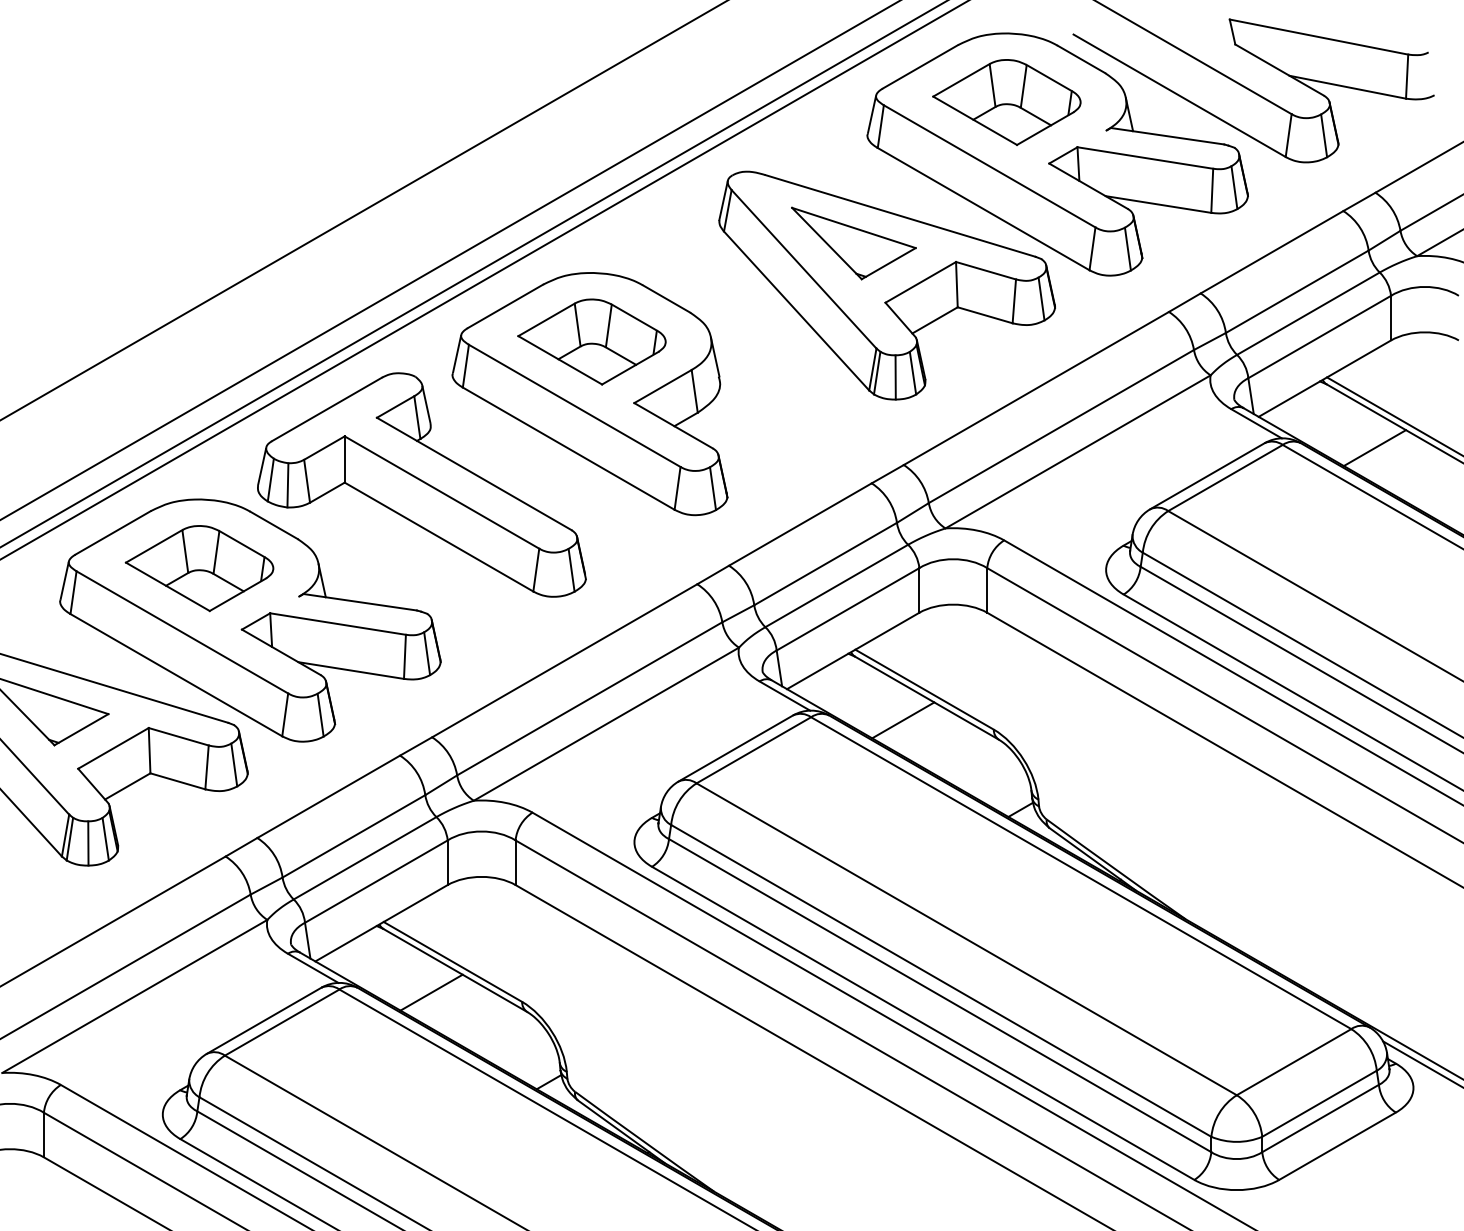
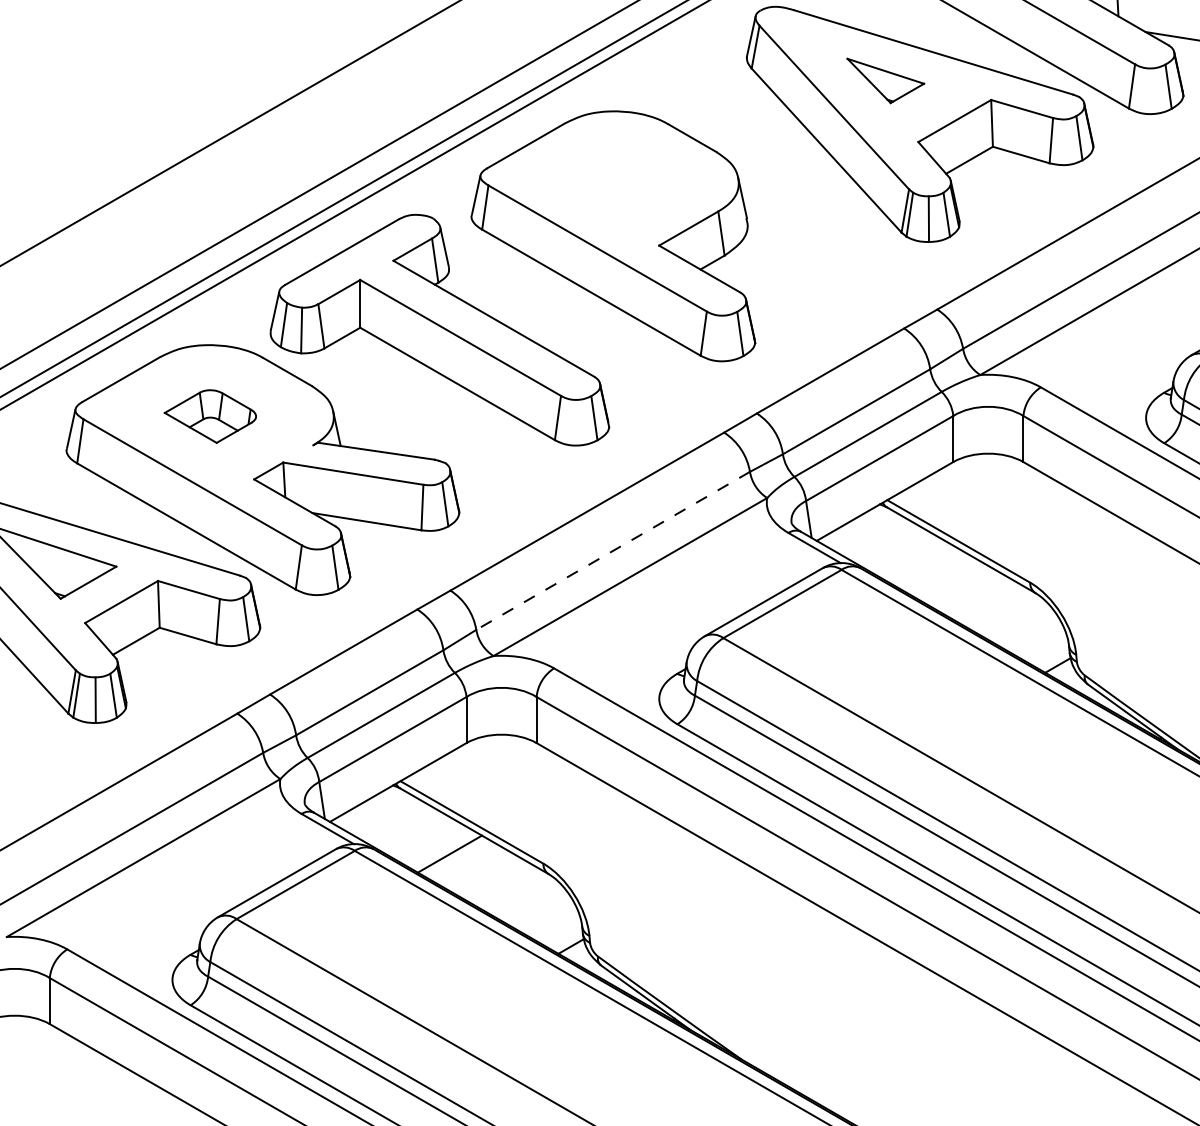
part: (853, 243) -> (885, 80), size x0.6
part: (591, 341) -> (614, 182), removed
part: (199, 568) -> (210, 416), size x0.6
line: (589, 699) -> (612, 551), solid -> dashed
line: (903, 720) -> (936, 573), removed

